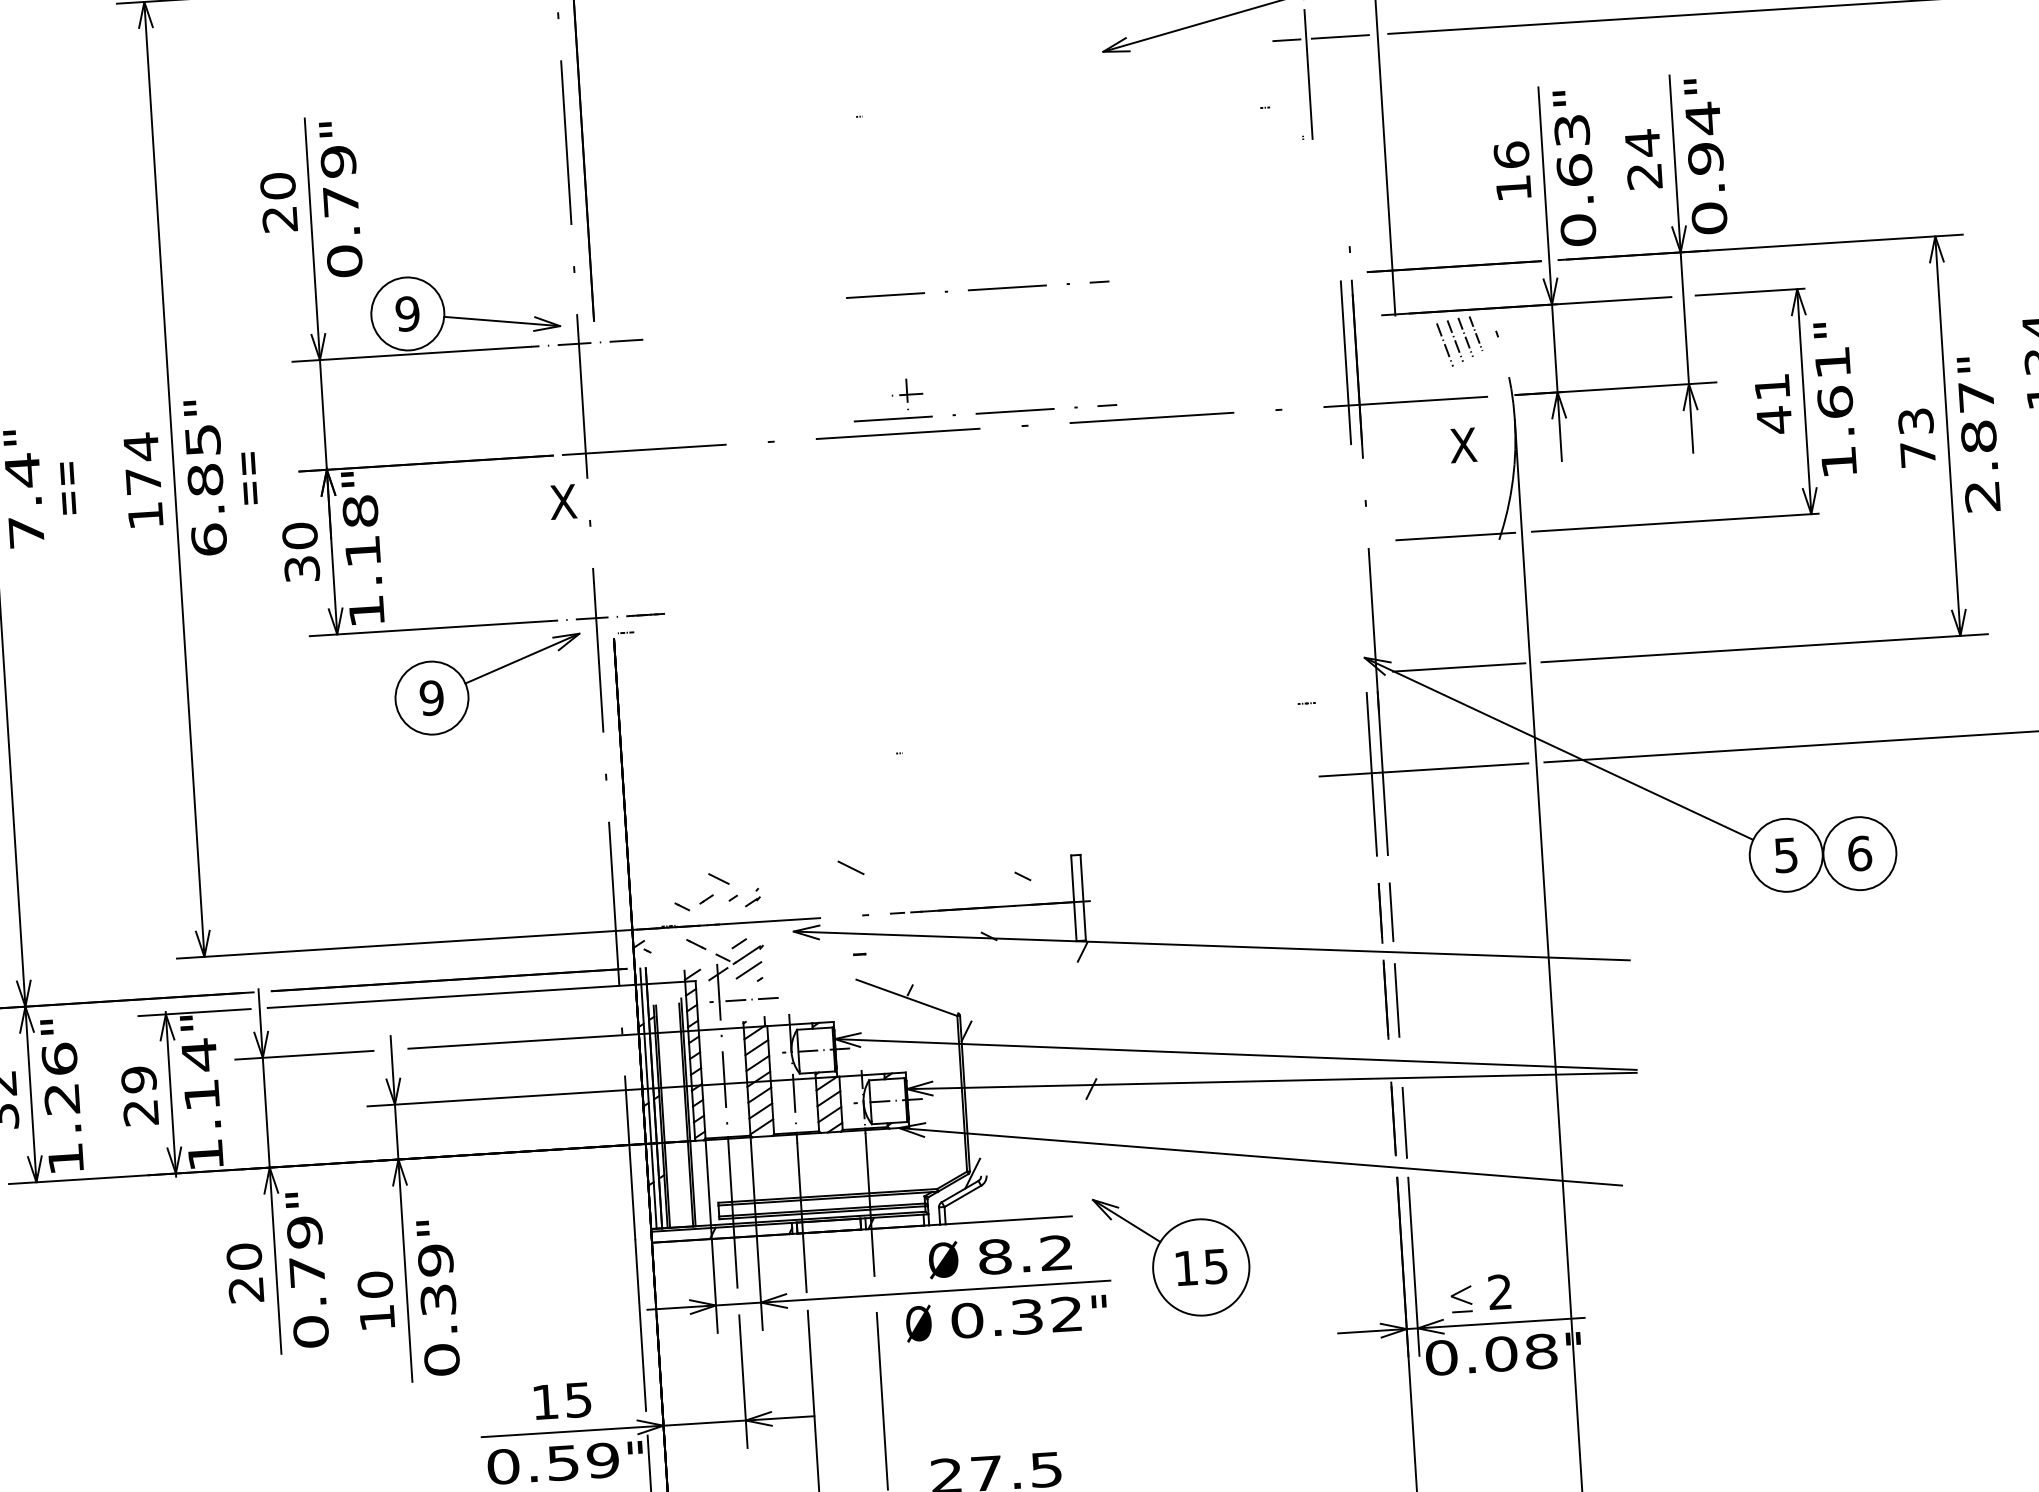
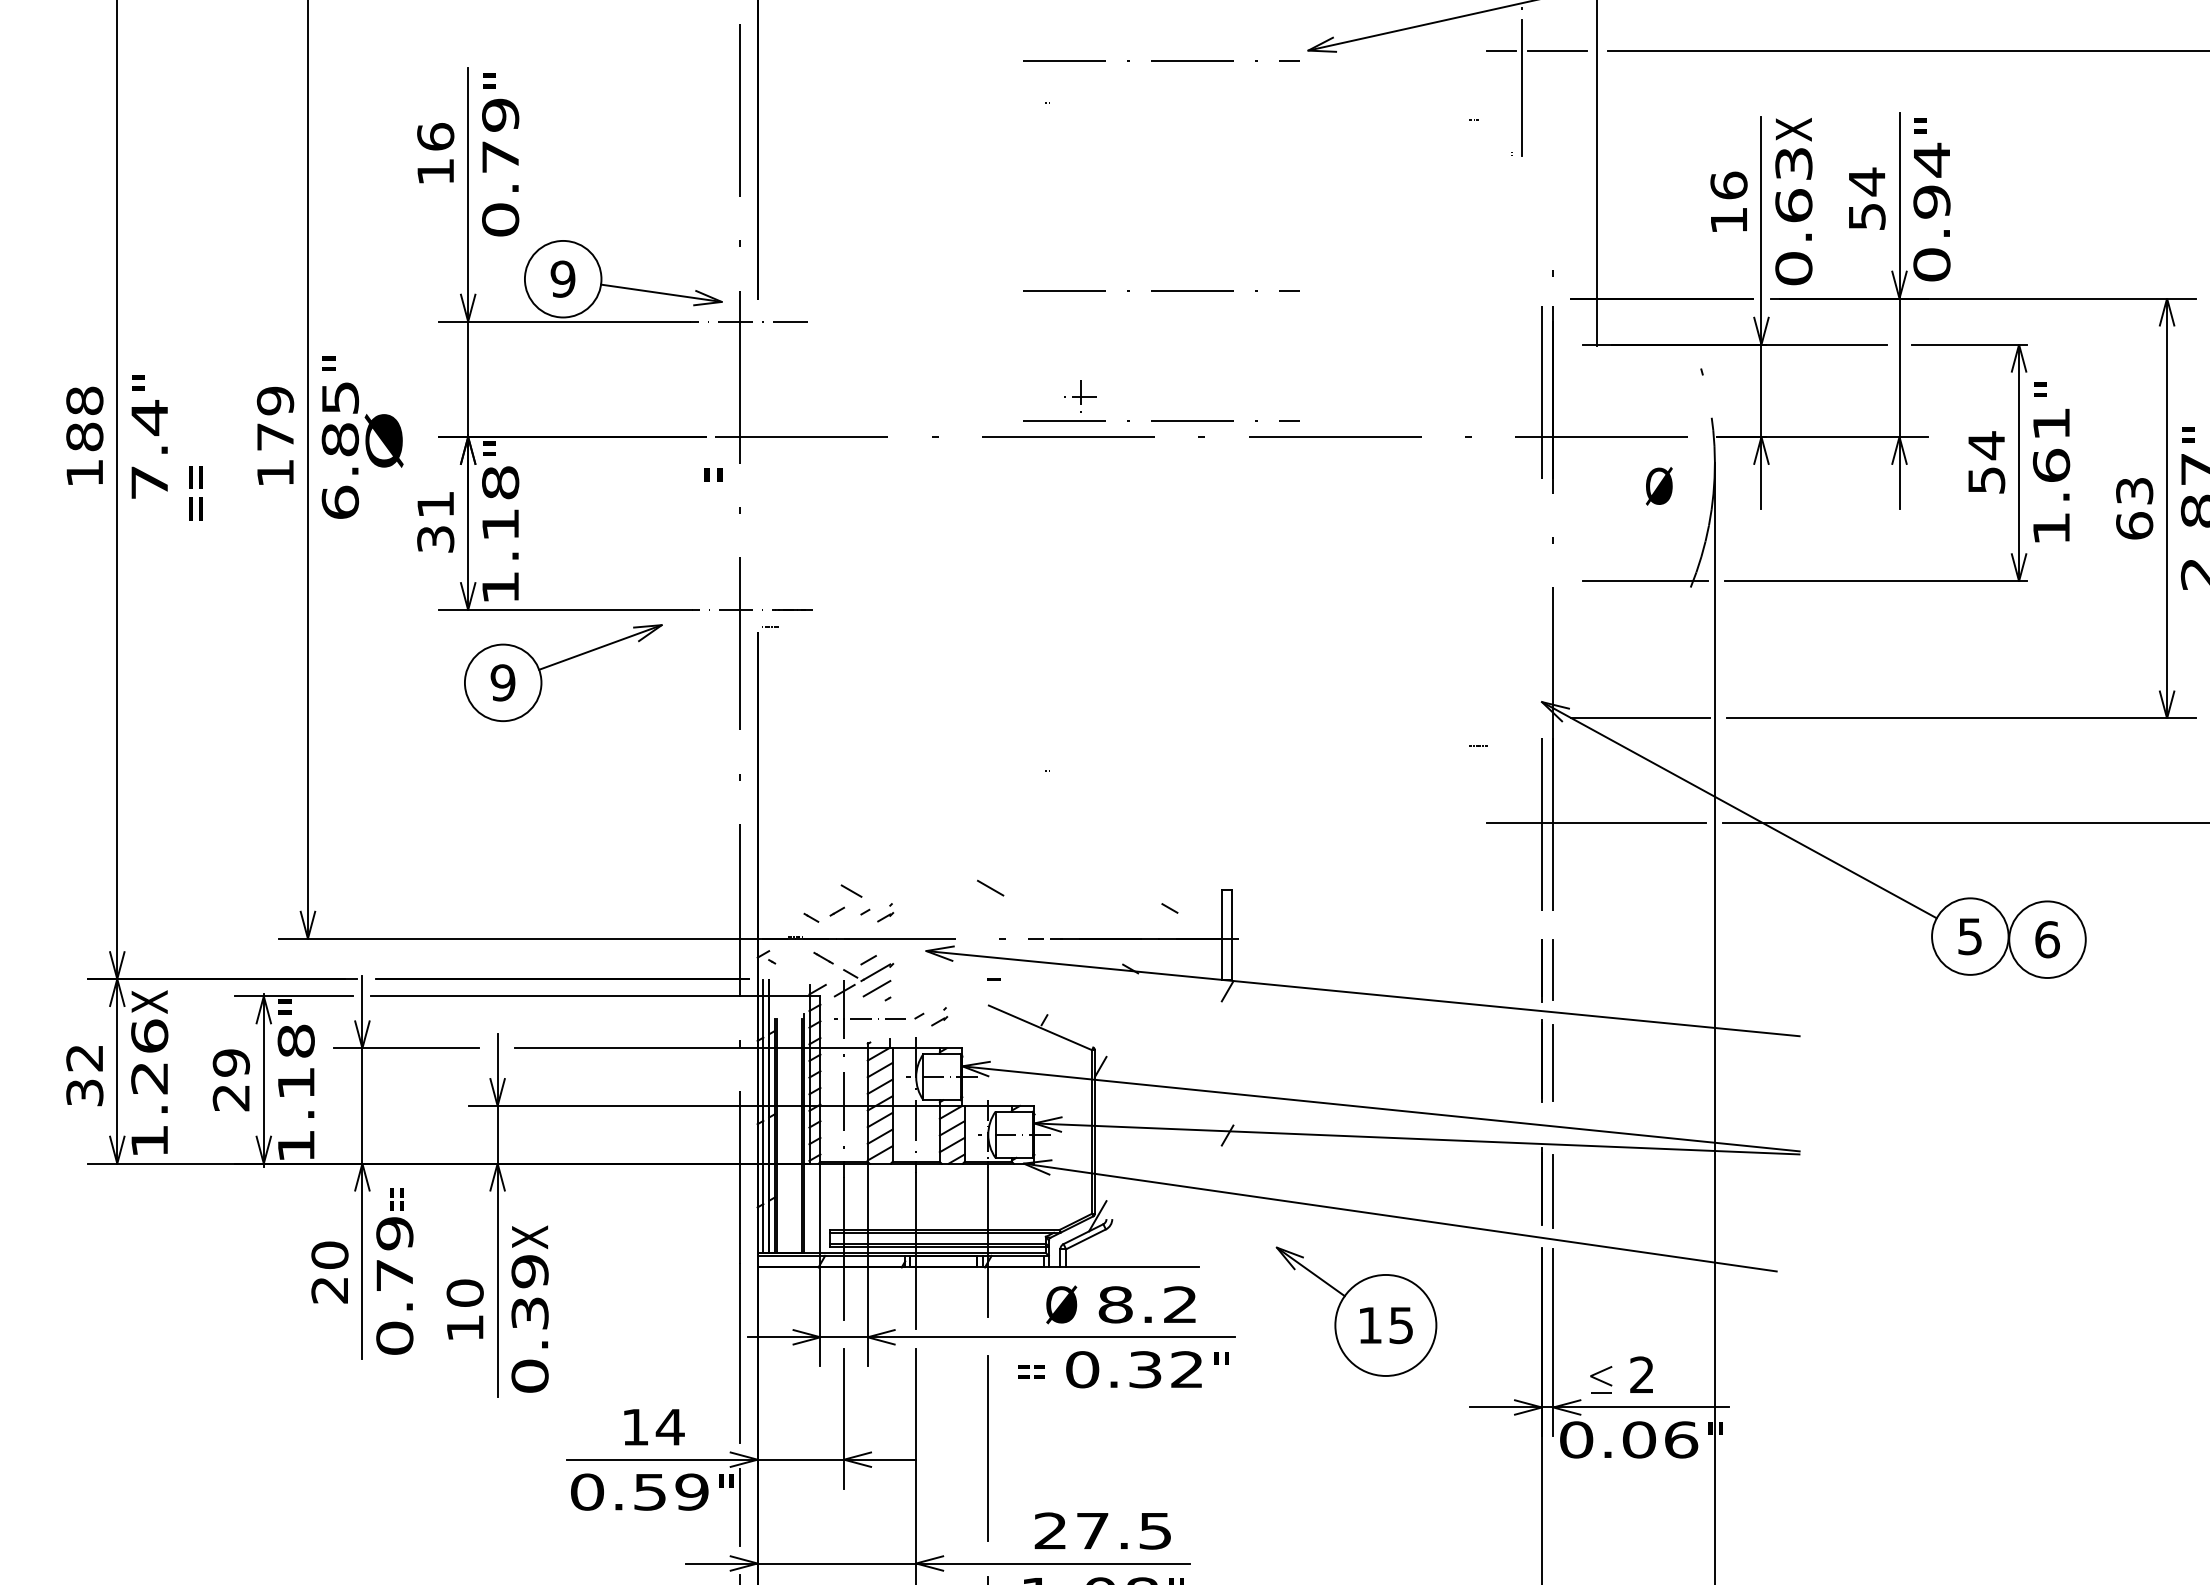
line: (964, 70) -> (1161, 60), added
text: (1569, 97) -> (1793, 129), " -> X
text: (1644, 177) -> (1866, 217), 24 -> 54
text: (278, 202) -> (435, 154), 20 -> 16
line: (1475, 333) -> (1679, 369), removed
line: (1465, 337) -> (1668, 373), removed
line: (1455, 341) -> (1657, 376), removed
line: (1444, 344) -> (1646, 379), removed
text: (1773, 404) -> (1986, 463), 41 -> 54
text: (1463, 445) -> (1659, 486), X -> Ø
text: (141, 447) -> (275, 401), 174 -> 179
text: (1917, 454) -> (2134, 525), 73 -> 63
text: (246, 478) -> (383, 440), == -> Ø
text: (67, 488) -> (195, 493), moved
text: (563, 502) -> (713, 486), X -> "
text: (299, 536) -> (435, 504), 30 -> 31
part: (484, 676) -> (559, 663), moved
part: (807, 998) -> (936, 1021), added
text: (57, 1026) -> (149, 1001), " -> X
text: (198, 1055) -> (295, 1041), 1.14 -> 1.18
text: (298, 1200) -> (390, 1199), " -> ==
text: (434, 1227) -> (530, 1237), " -> X
part: (1172, 1255) -> (1356, 1311), moved
text: (918, 1323) -> (1031, 1369), Ø -> ==
text: (1541, 1351) -> (1681, 1439), 0.08 -> 0.06
text: (577, 1400) -> (669, 1427), 15 -> 14

